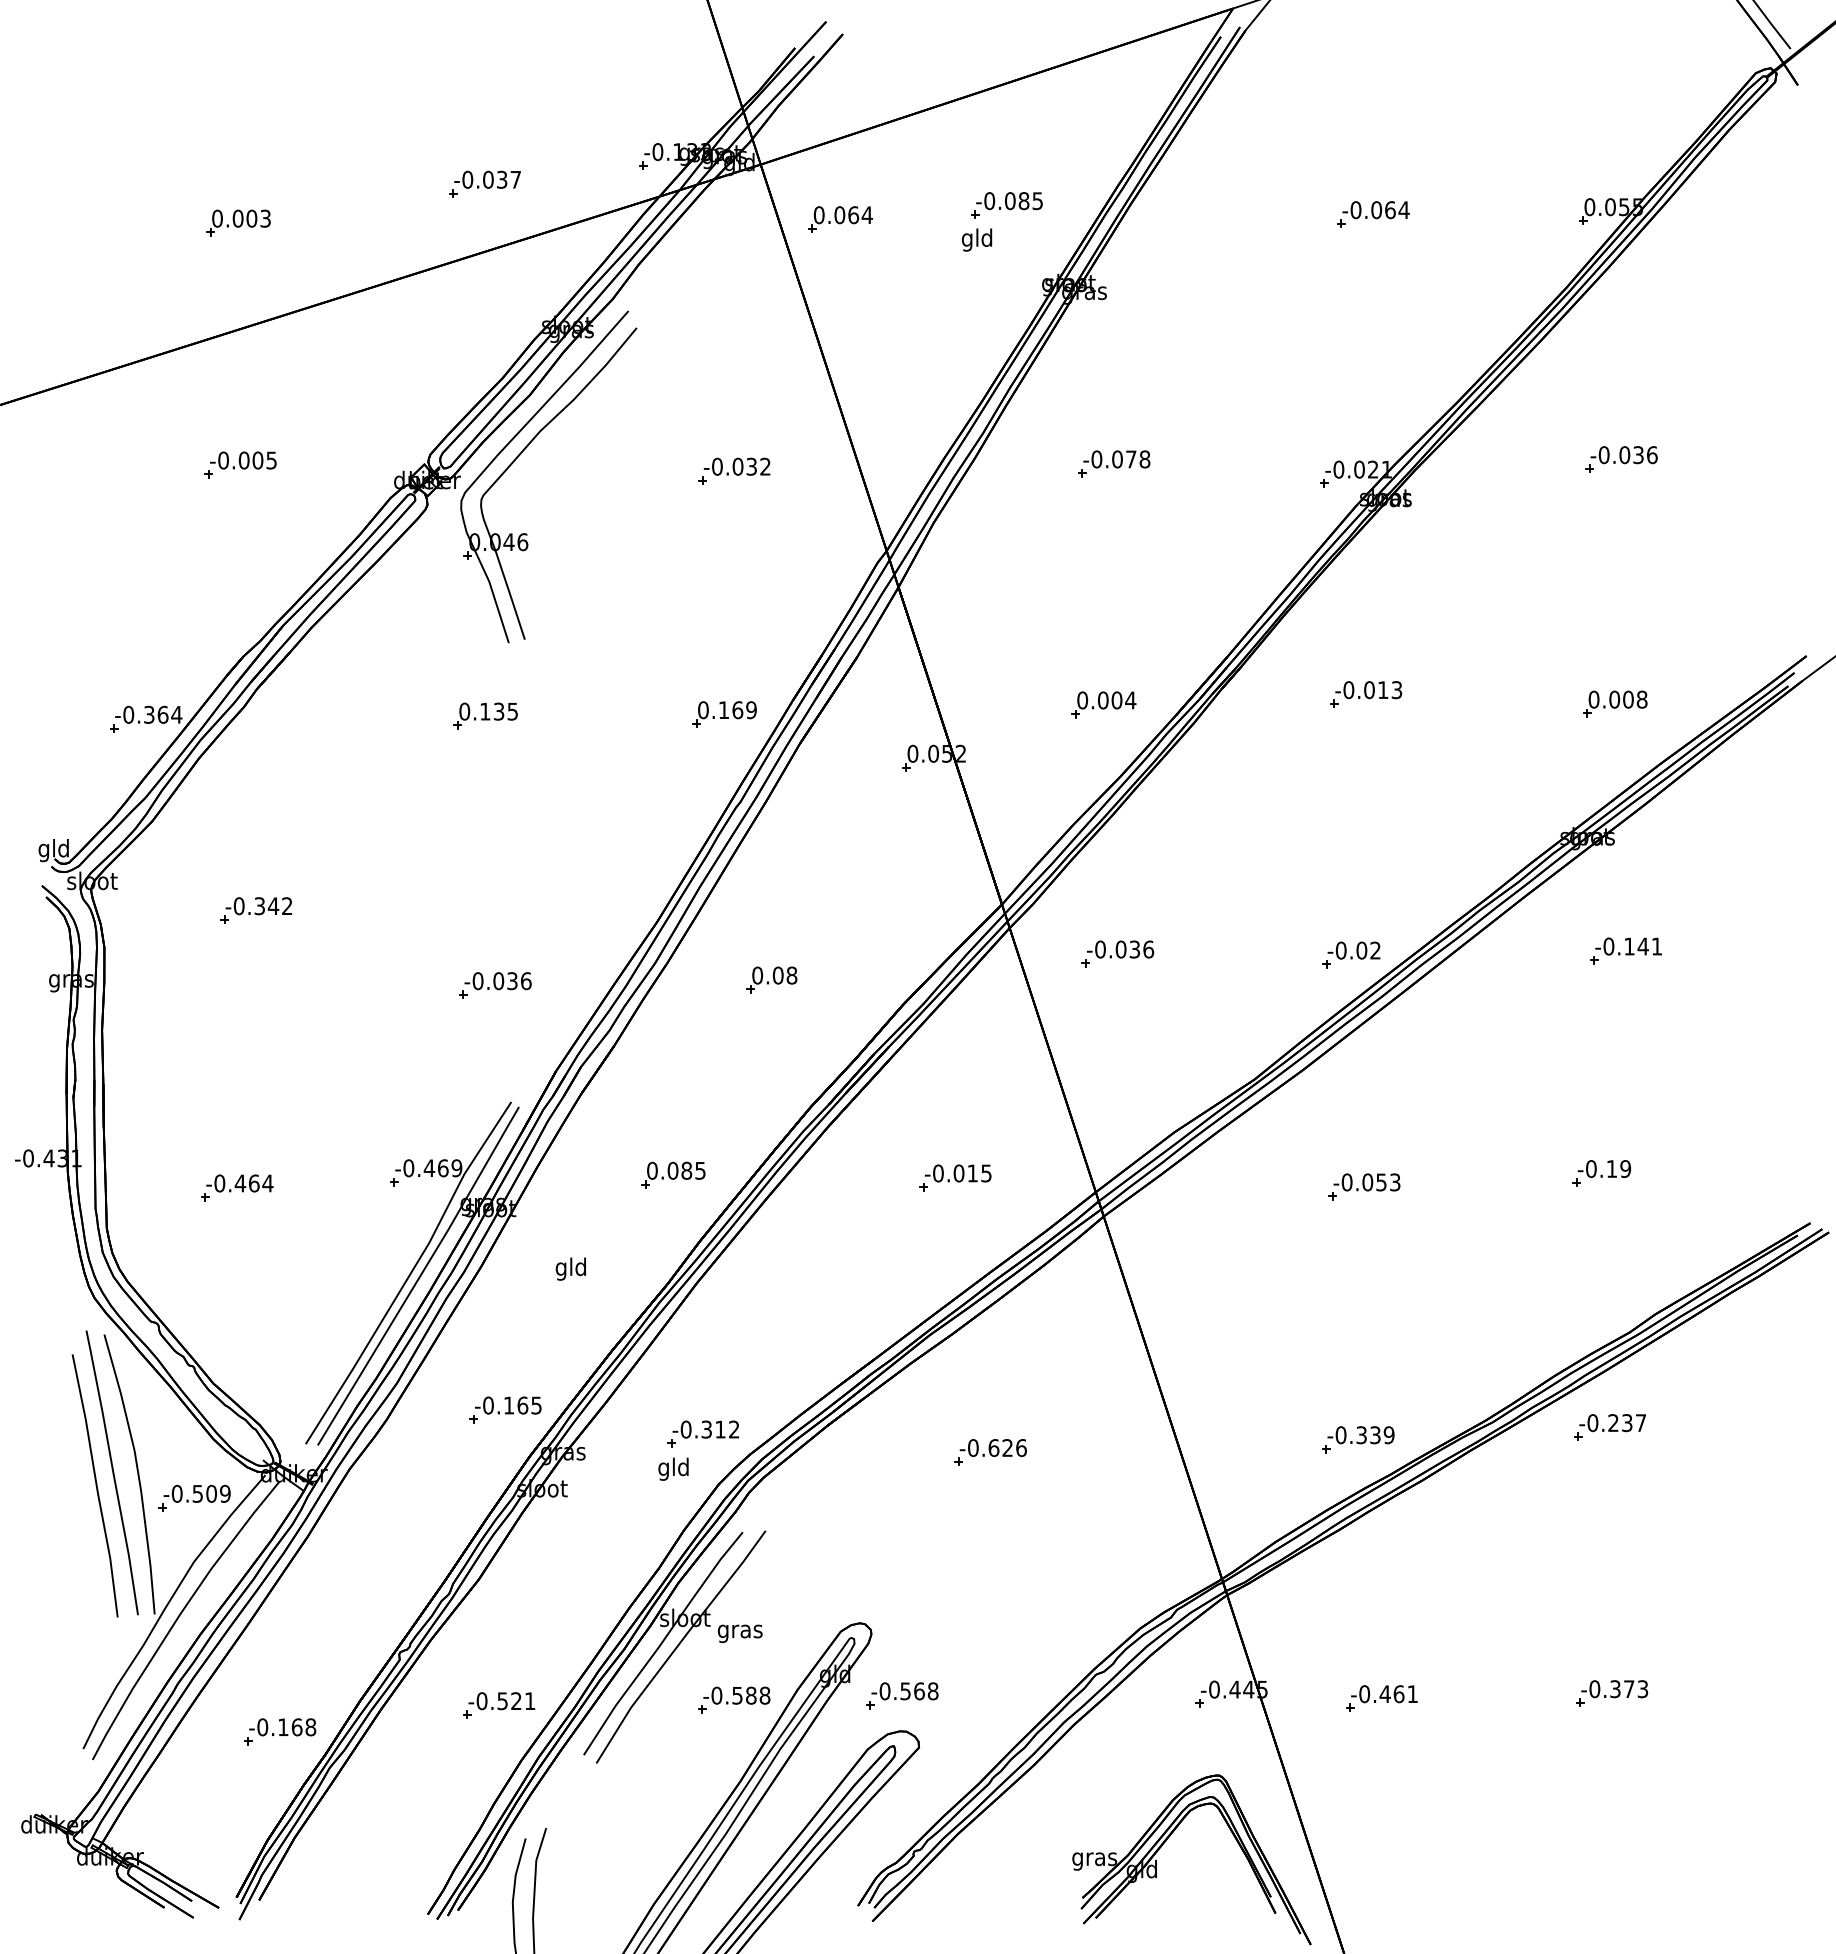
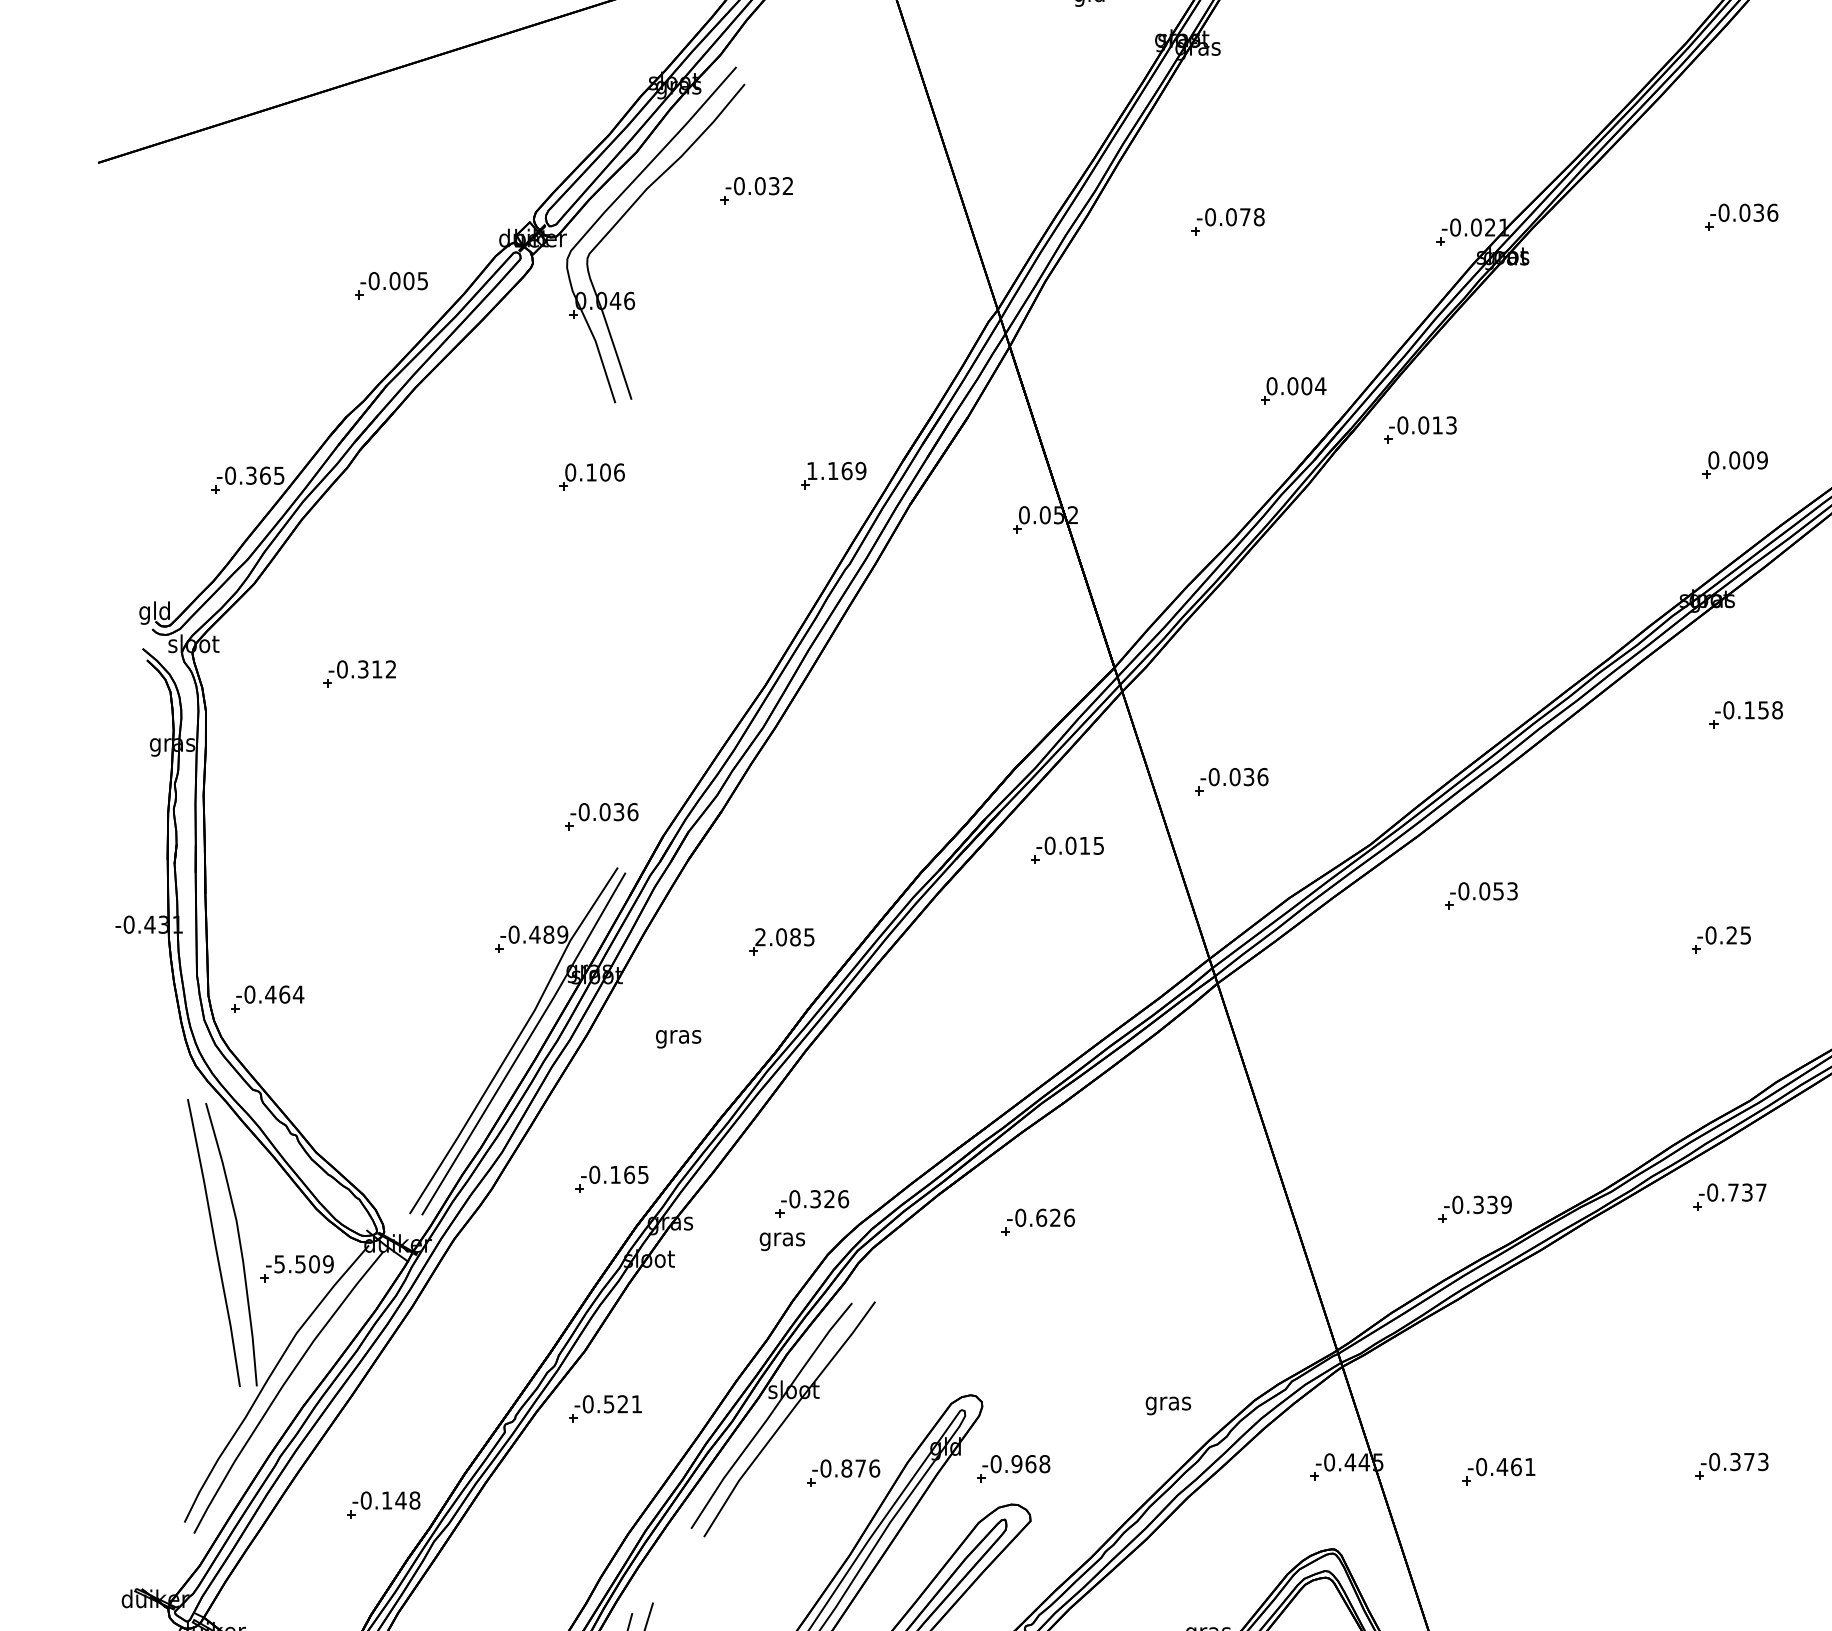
part: (240, 464) -> (391, 285), moved
part: (734, 470) -> (756, 189), moved
part: (1366, 694) -> (1420, 429), moved
text: (1641, 699) -> (1761, 460), 0.008 -> 0.009
part: (1103, 704) -> (1293, 390), moved
text: (703, 710) -> (812, 471), 0.169 -> 1.169
text: (505, 711) -> (611, 472), 0.135 -> 0.106
text: (176, 714) -> (278, 475), -0.364 -> -0.365
text: (273, 905) -> (377, 668), -0.342 -> -0.312
text: (1649, 946) -> (1769, 710), -0.141 -> -0.158
part: (1117, 953) -> (1231, 781), moved
part: (1351, 954) -> (1468, 718), removed
part: (771, 979) -> (881, 743), removed
part: (495, 985) -> (601, 816), moved
text: (442, 1168) -> (548, 934), -0.469 -> -0.489
text: (1618, 1168) -> (1738, 934), -0.19 -> -0.25
text: (652, 1170) -> (760, 936), 0.085 -> 2.085
part: (955, 1177) -> (1067, 849), moved
part: (1364, 1186) -> (1481, 895), moved
part: (237, 1187) -> (267, 998), moved
text: (571, 1268) -> (678, 1036), gld -> gras
text: (1613, 1422) -> (1733, 1192), -0.237 -> -0.737
text: (727, 1429) -> (836, 1199), -0.312 -> -0.326
part: (990, 1452) -> (1038, 1222), moved
text: (673, 1468) -> (782, 1238), gld -> gras
line: (95, 1485) -> (196, 1255), removed
text: (176, 1493) -> (278, 1263), -0.509 -> -5.509
text: (739, 1633) -> (1167, 1405), moved
text: (905, 1691) -> (1016, 1464), -0.568 -> -0.968
text: (751, 1695) -> (860, 1468), -0.588 -> -0.876
part: (499, 1705) -> (605, 1408), moved
text: (296, 1727) -> (400, 1500), -0.168 -> -0.148

